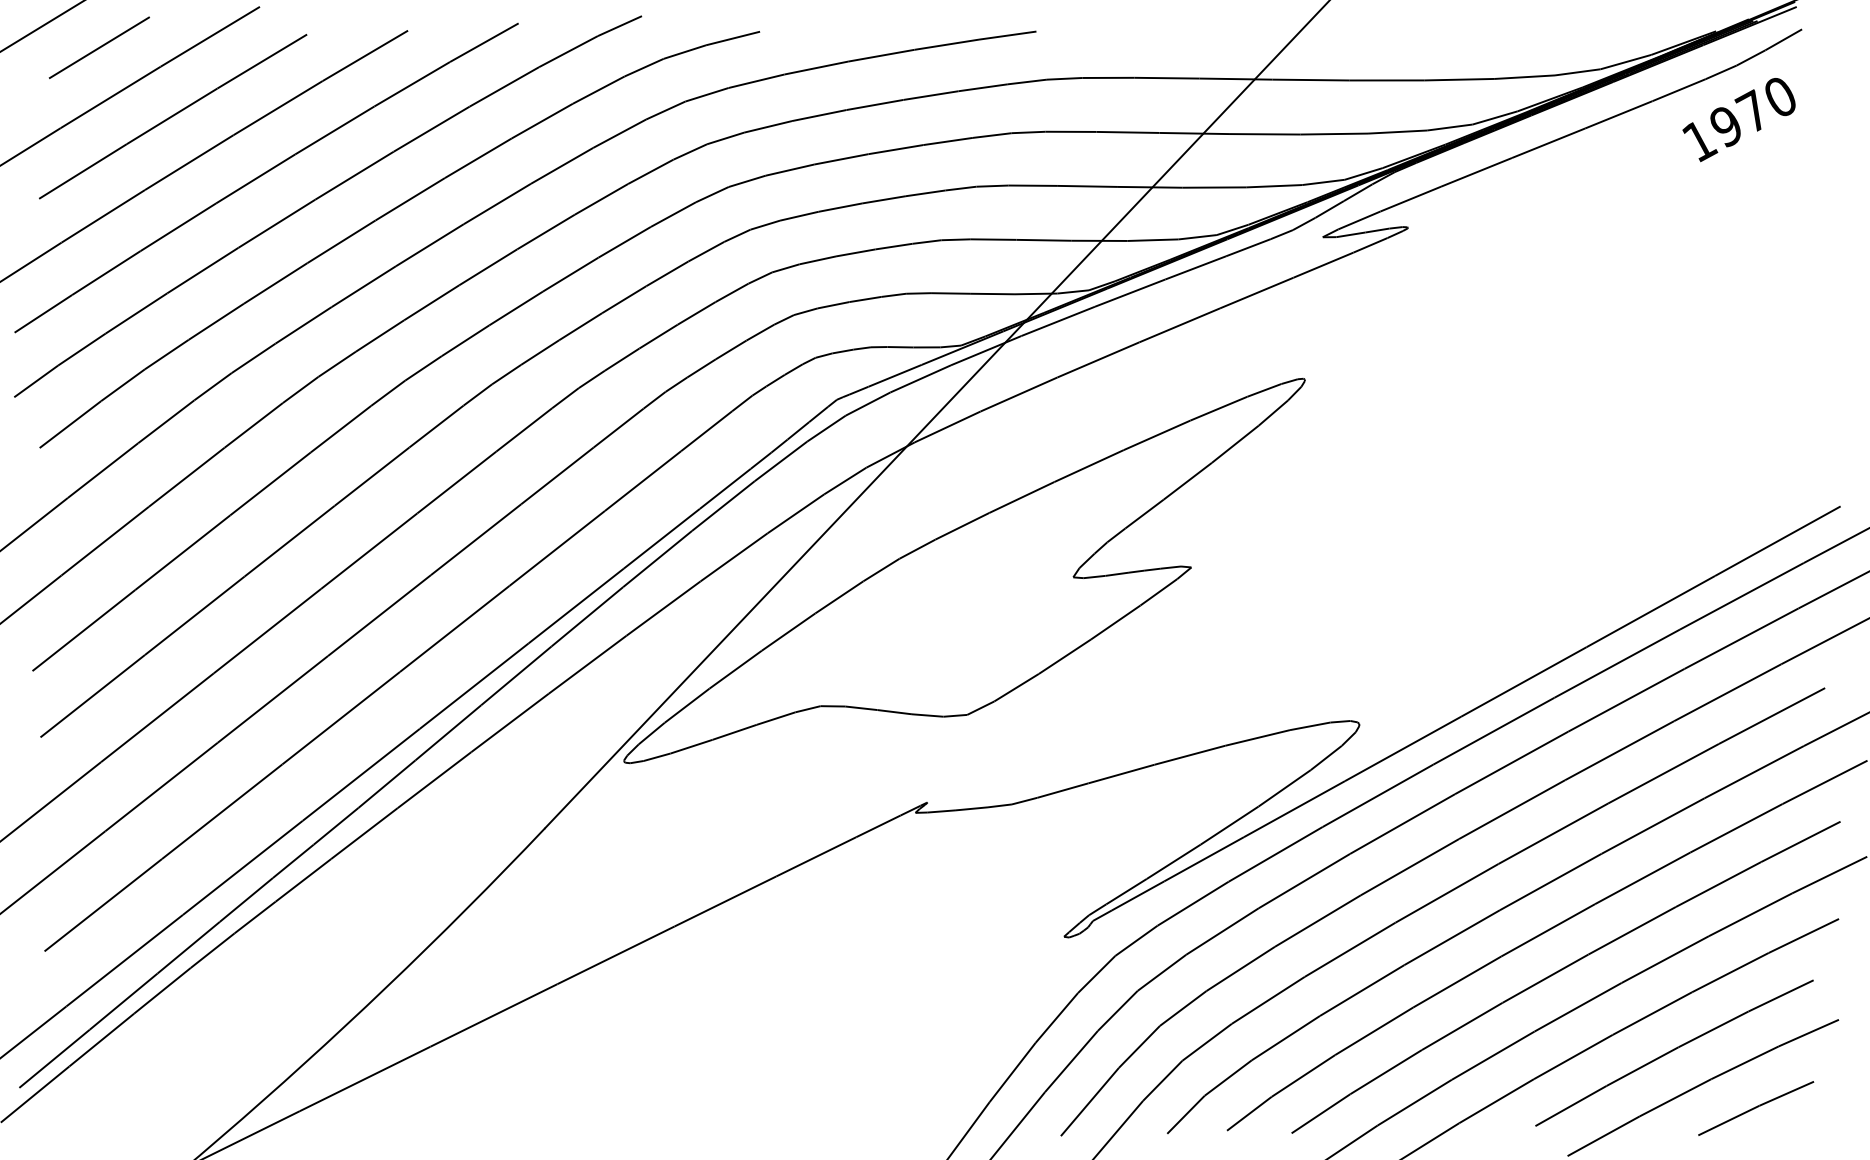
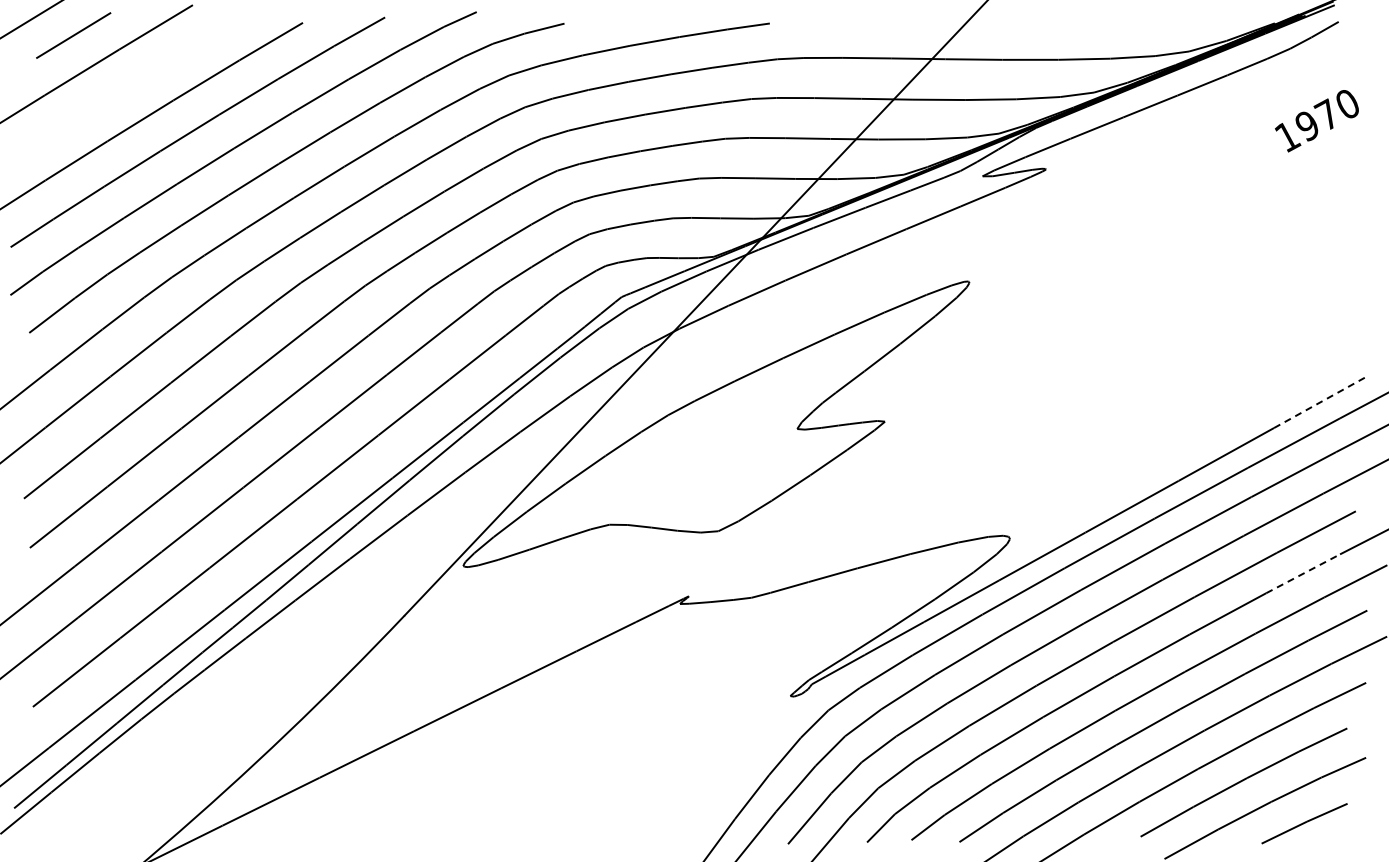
line: (173, 116) -> (128, 86), removed
text: (1738, 120) -> (1316, 121), moved
line: (1778, 540) -> (1321, 401), solid -> dashed
line: (1754, 771) -> (1303, 573), solid -> dashed

